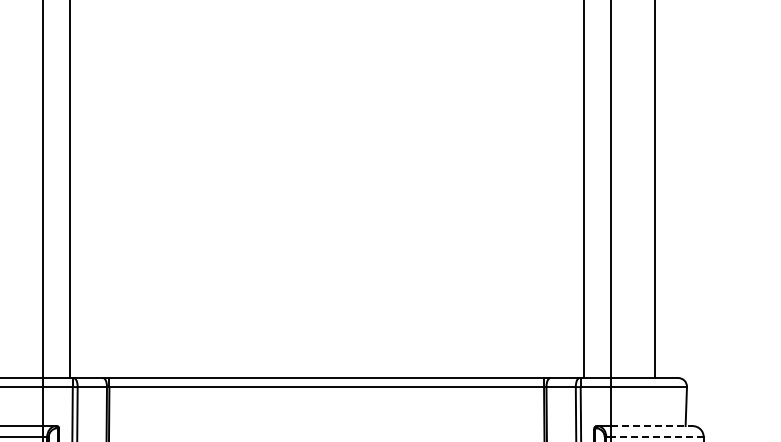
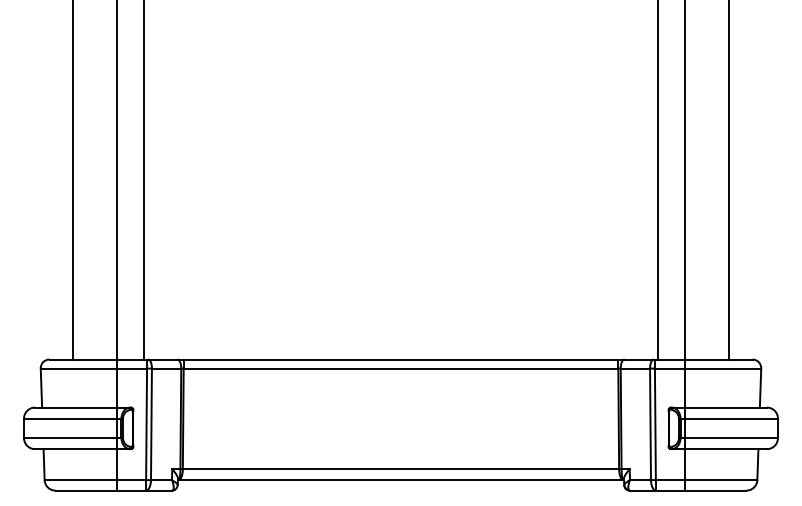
line: (652, 426) -> (726, 407), dashed -> solid
line: (657, 437) -> (731, 418), dashed -> solid

